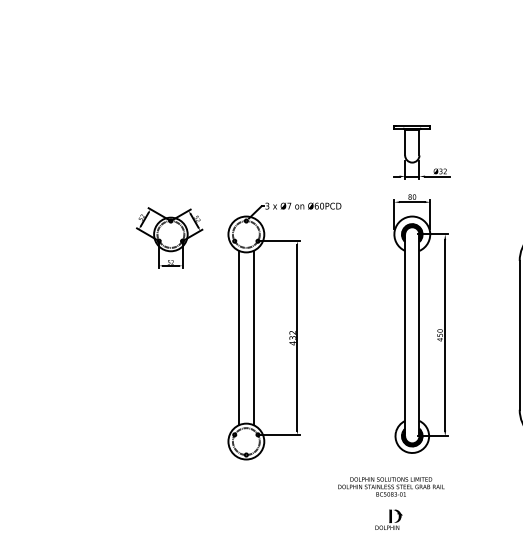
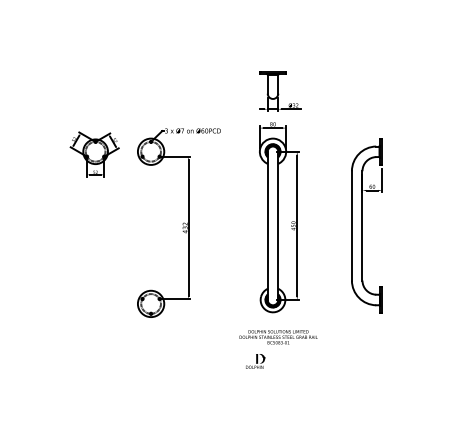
line: (238, 337) -> (145, 227), removed
line: (253, 337) -> (156, 227), removed
text: (391, 487) -> (278, 337), moved

